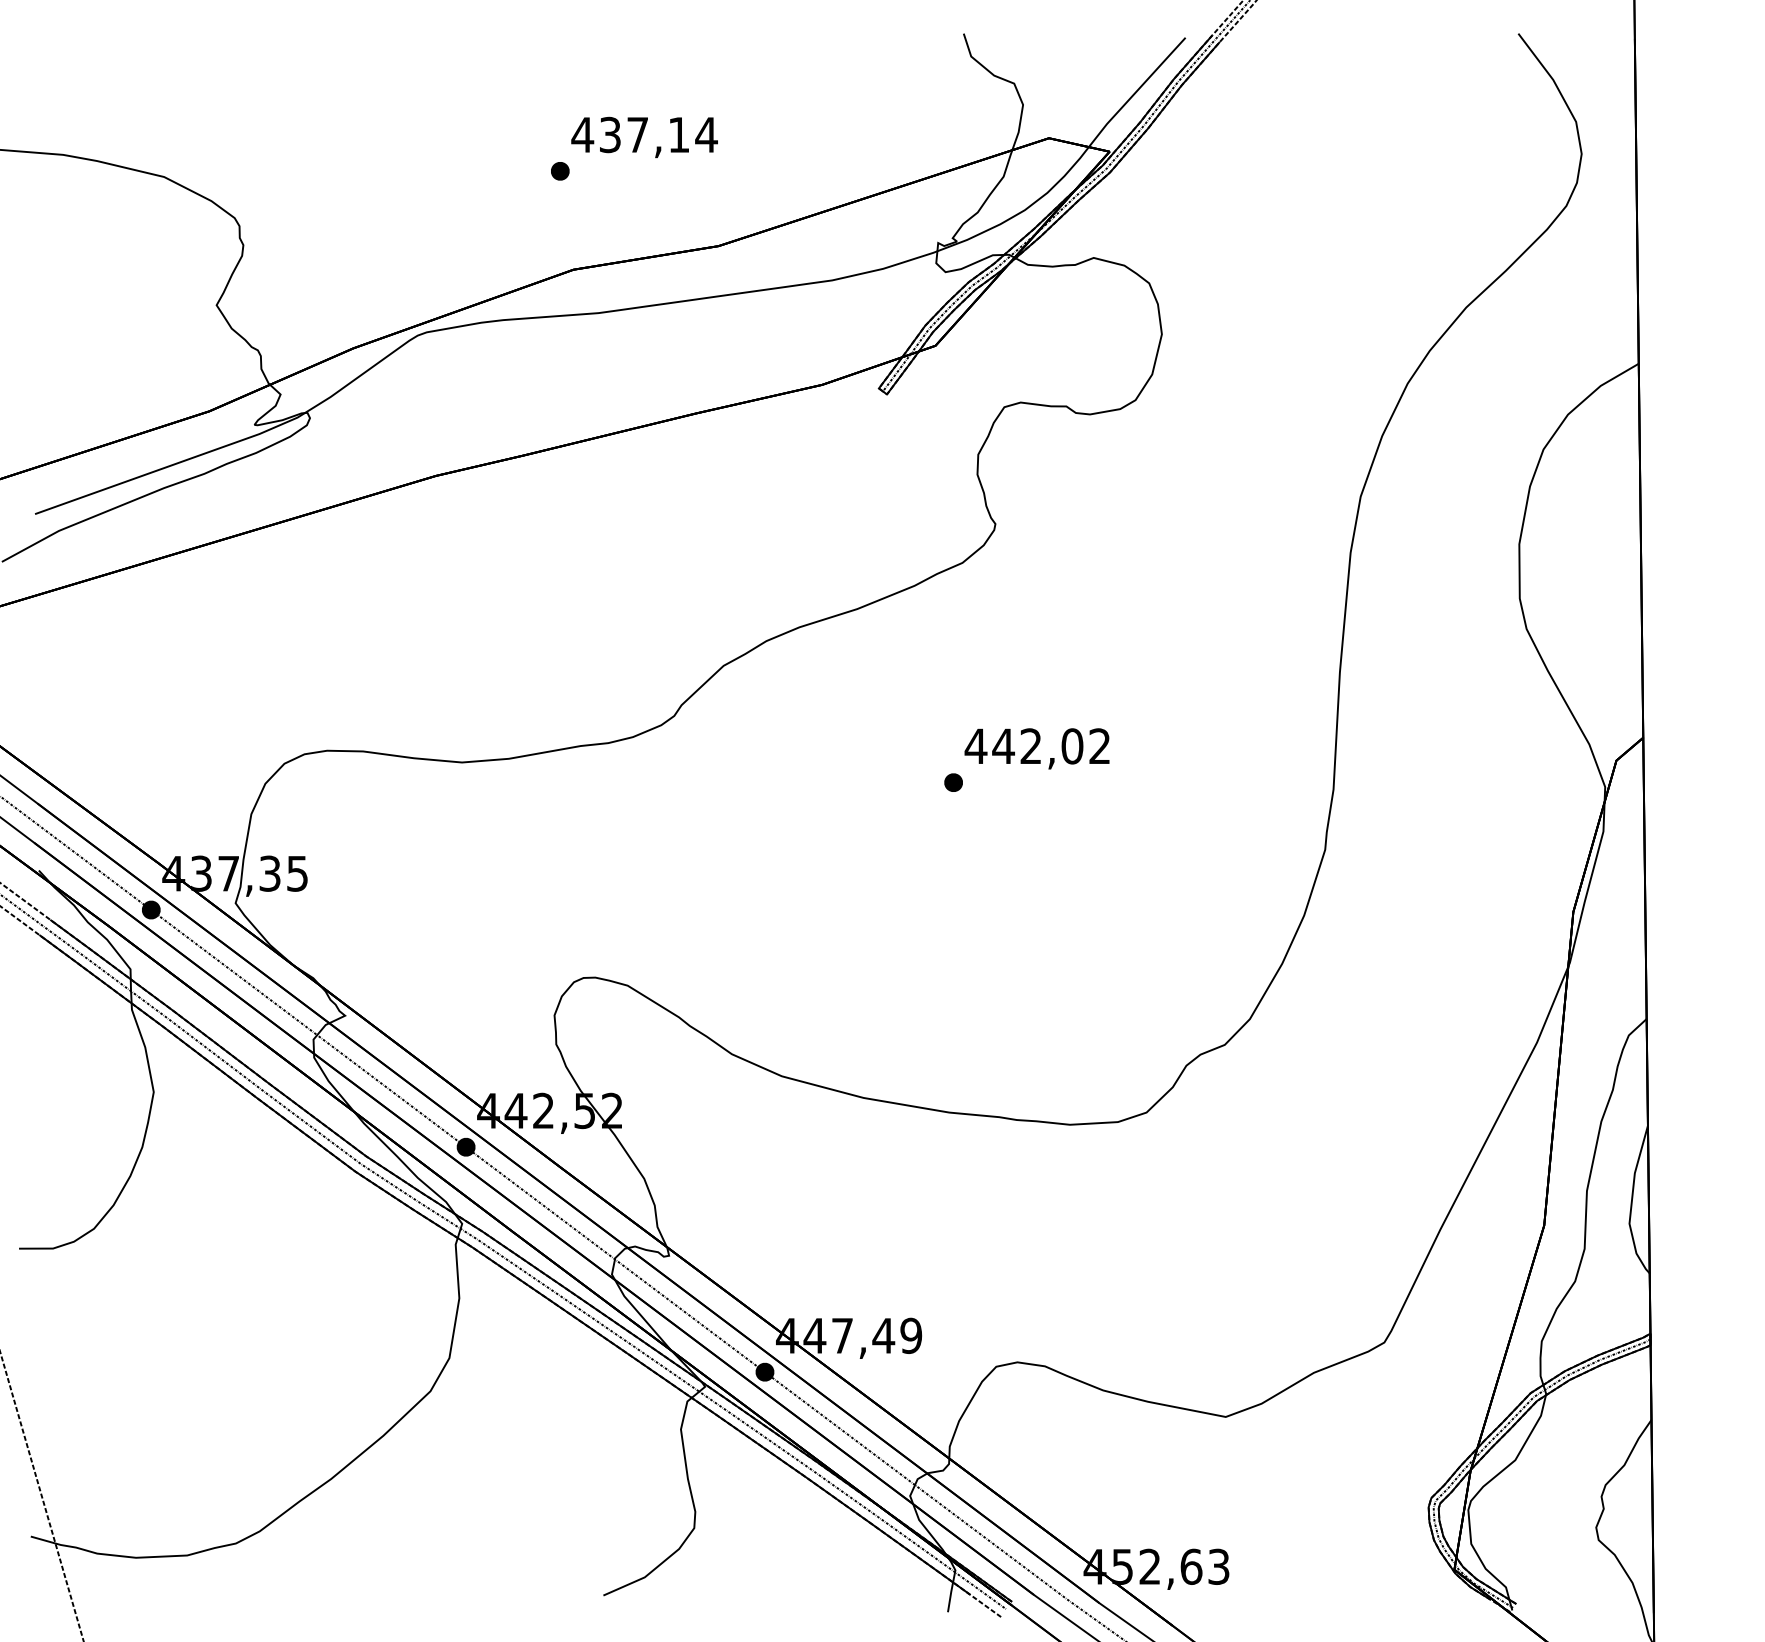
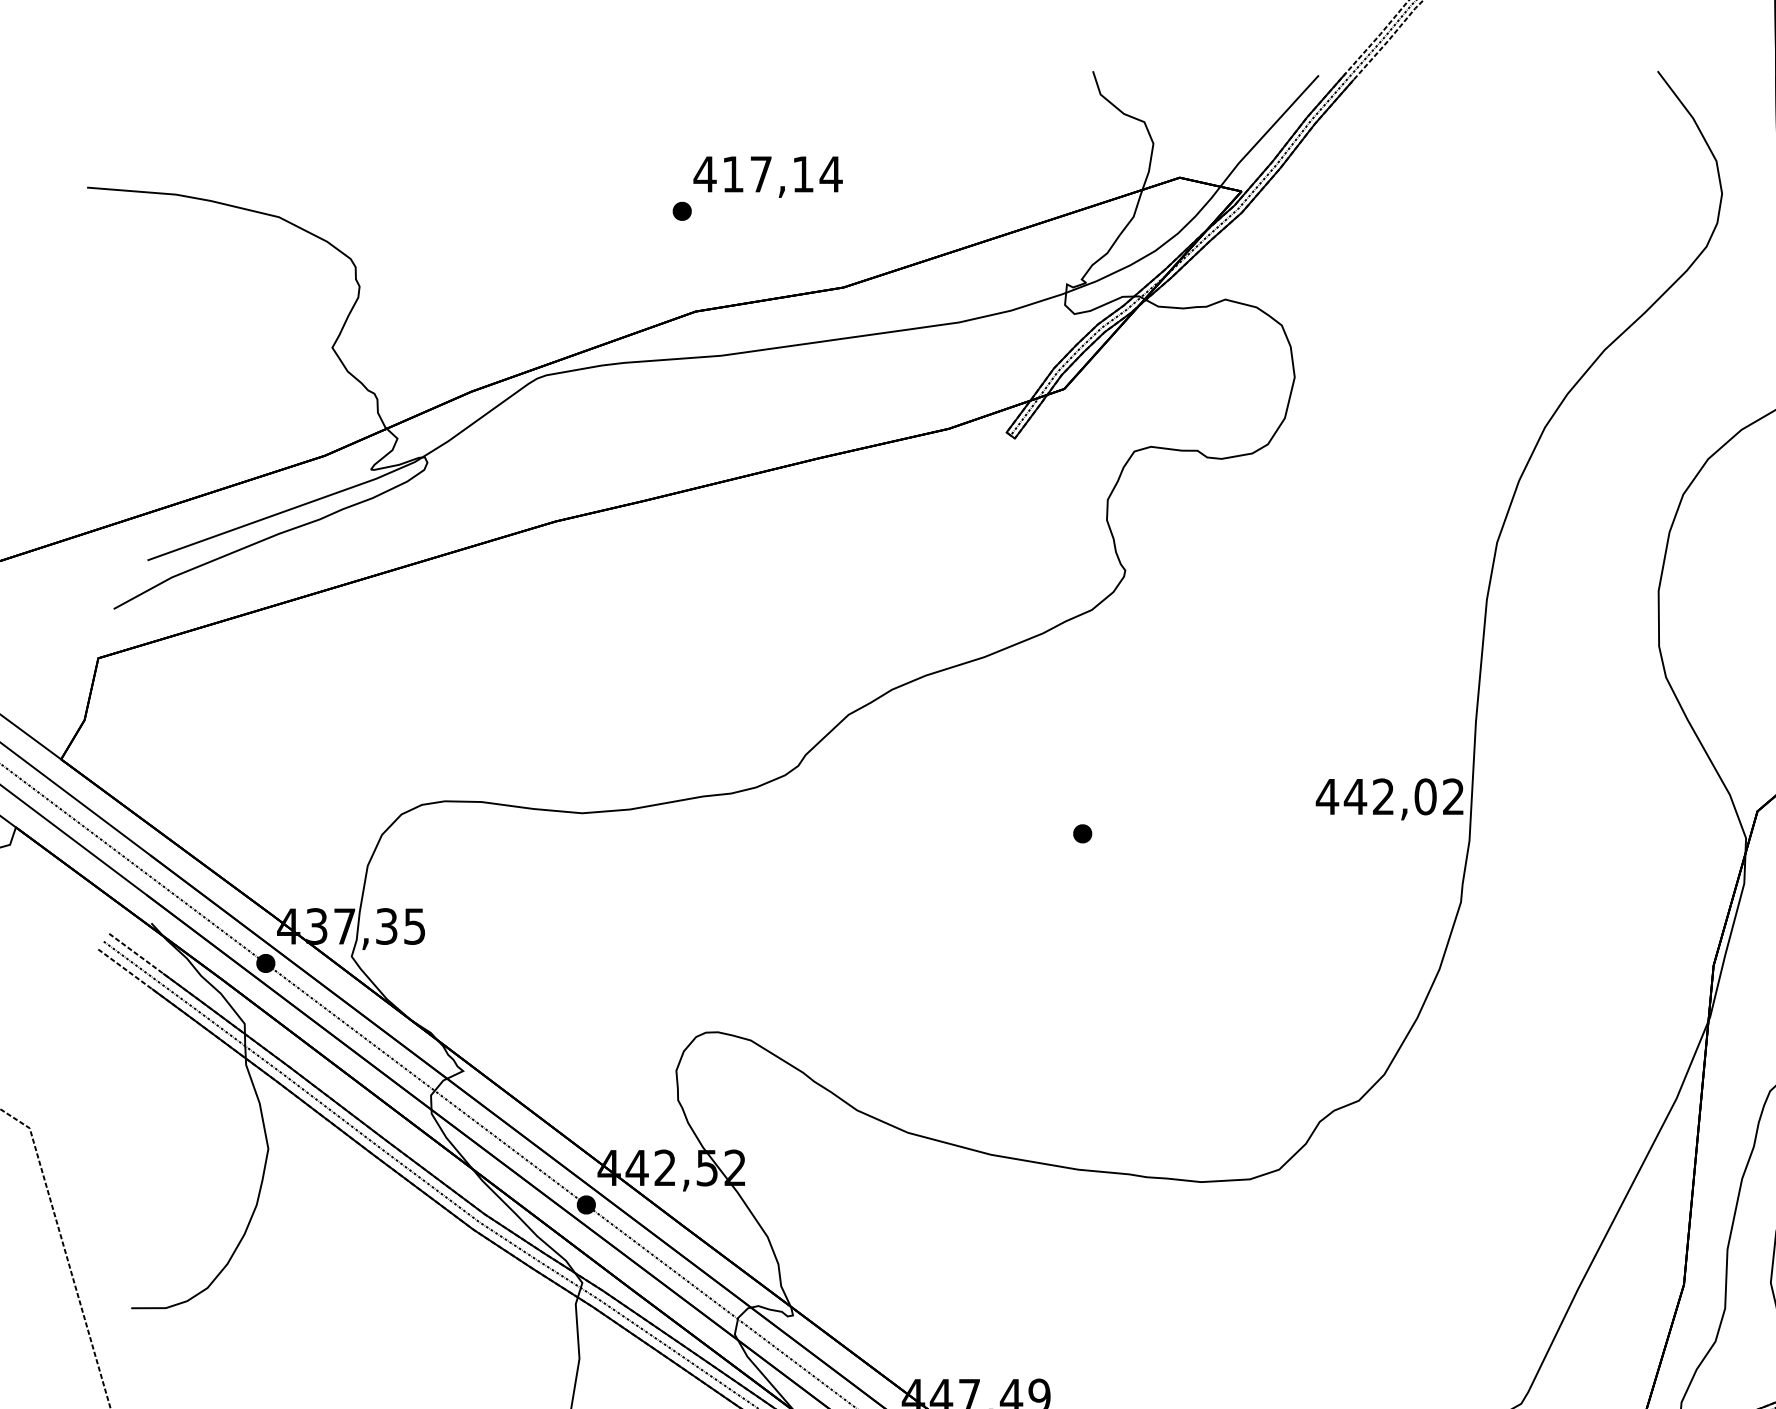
text: (610, 134) -> (733, 173), 437,14 -> 417,14
text: (1036, 748) -> (1389, 799), moved

